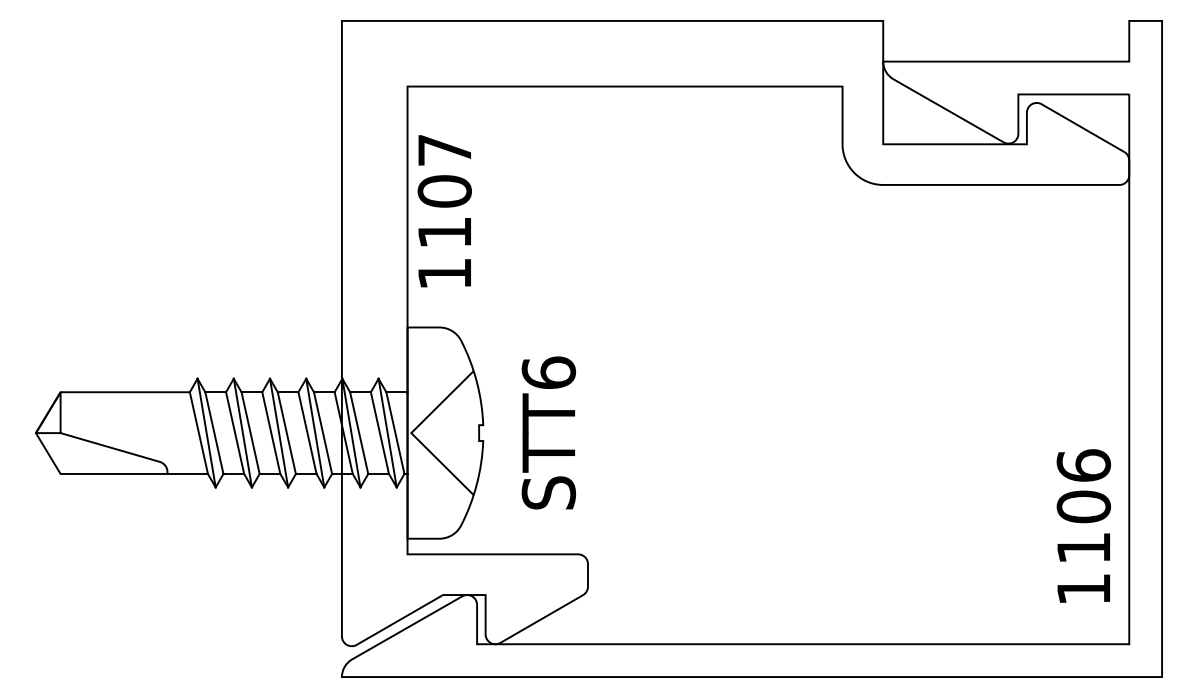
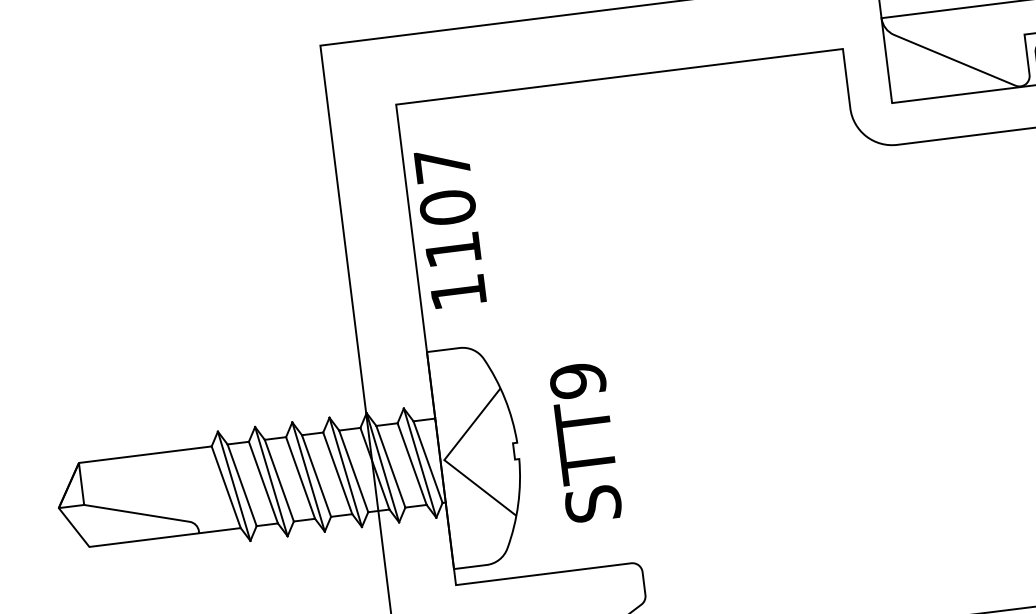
text: (548, 372) -> (577, 380), STT6 -> STT9

